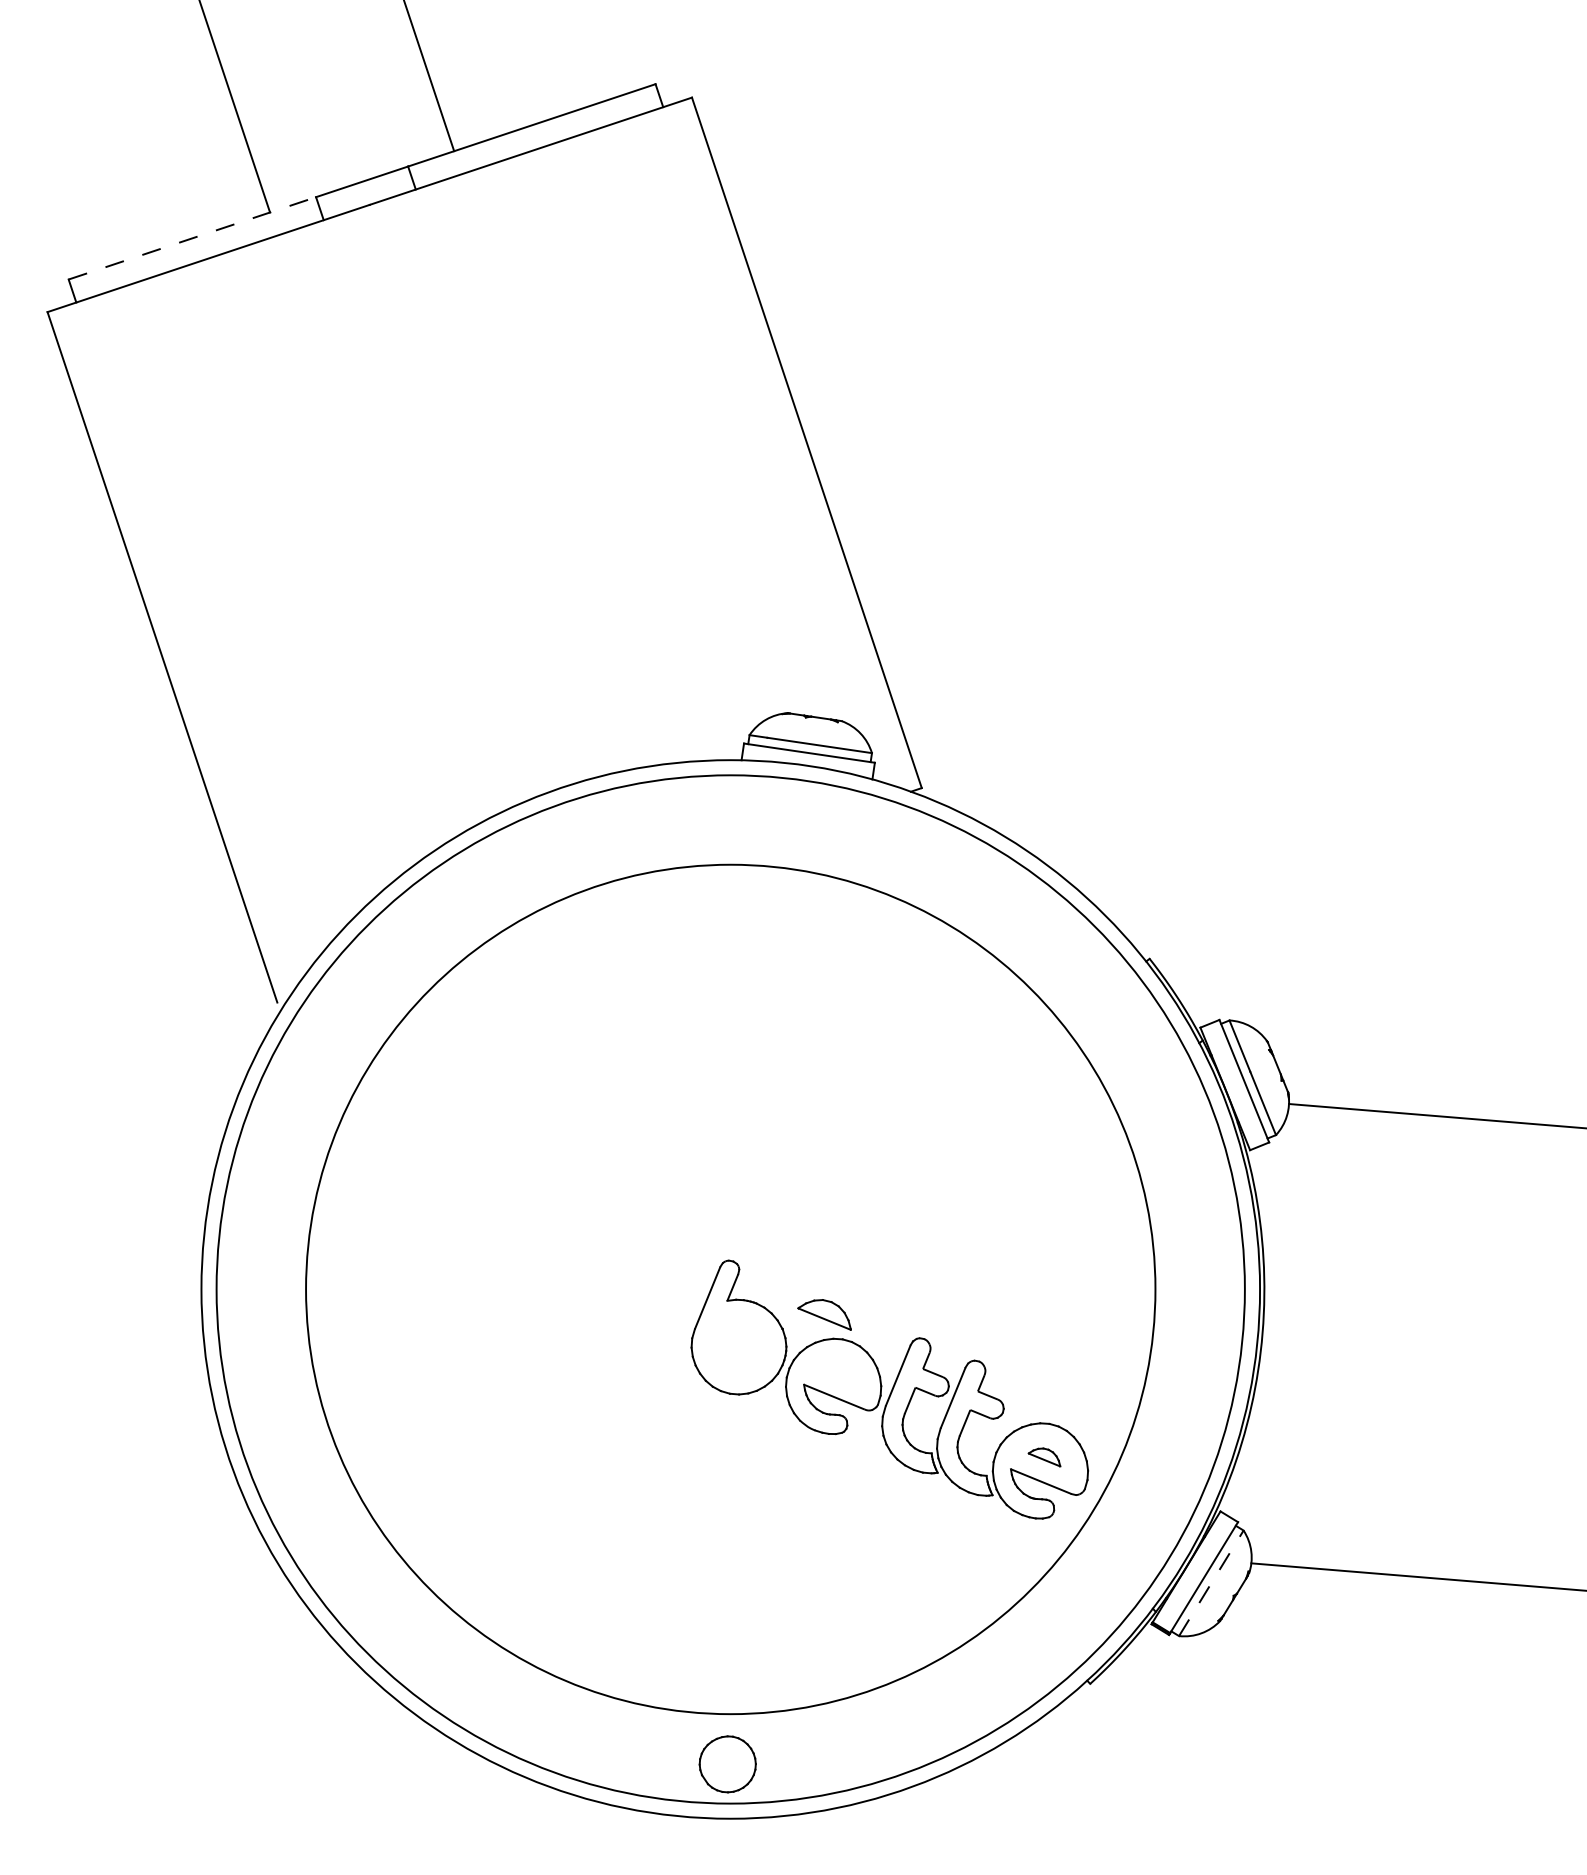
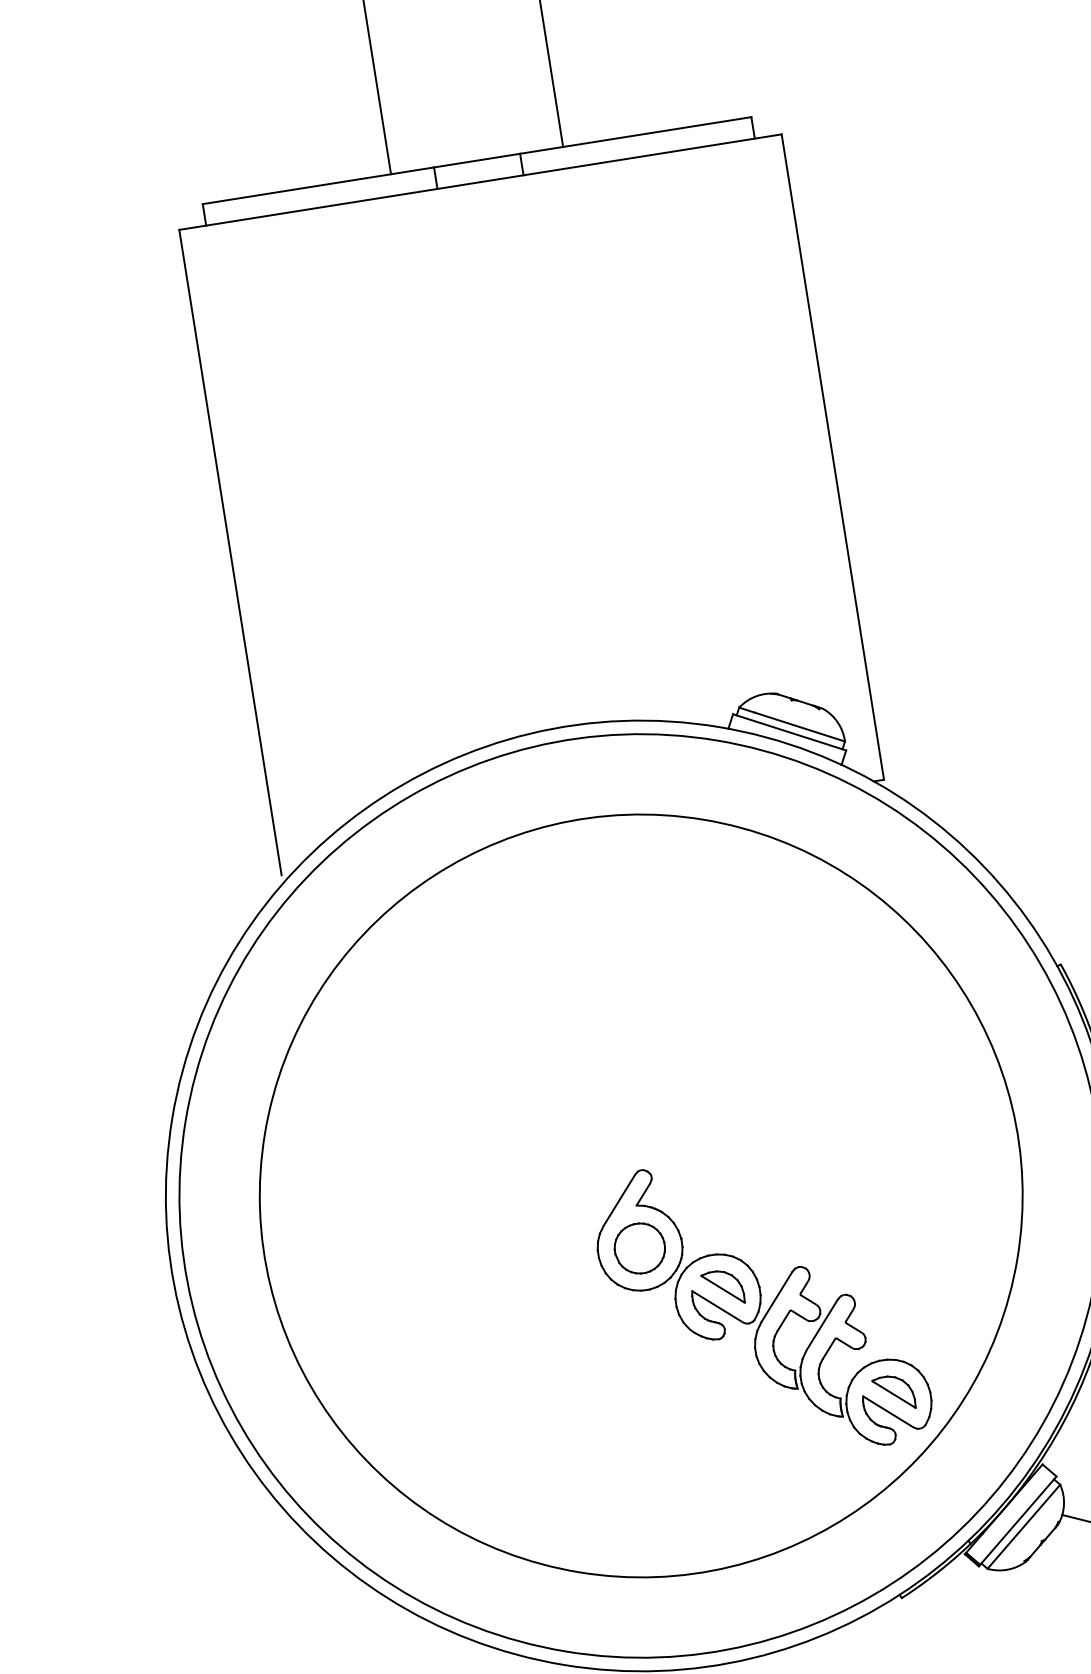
line: (192, 238) -> (318, 185), dashed -> solid
part: (824, 1314) -> (723, 1285), moved
part: (1044, 1457) -> (894, 1390), size x1.67
line: (1211, 1583) -> (1024, 1526), dashed -> solid
part: (727, 1764) -> (639, 1248), moved

